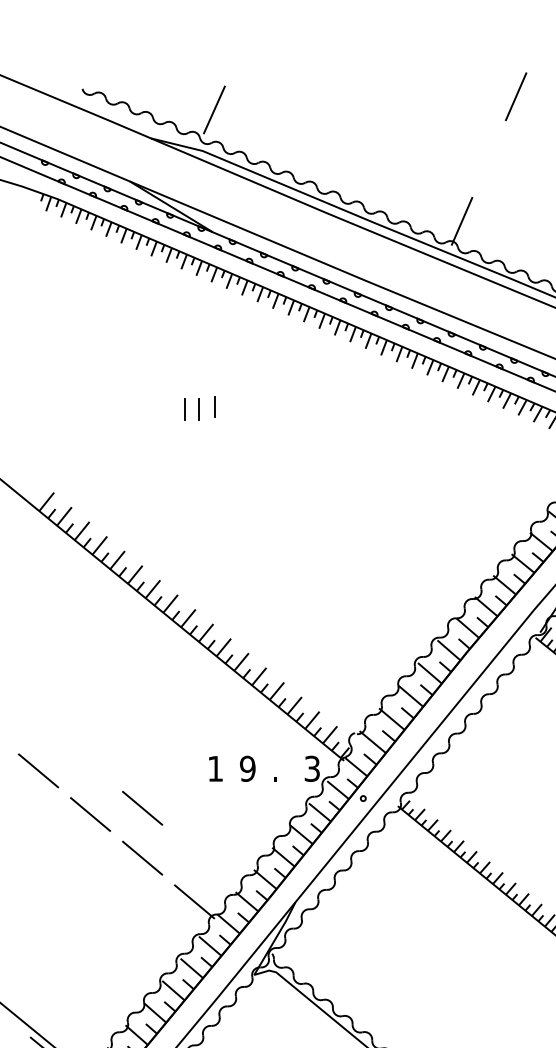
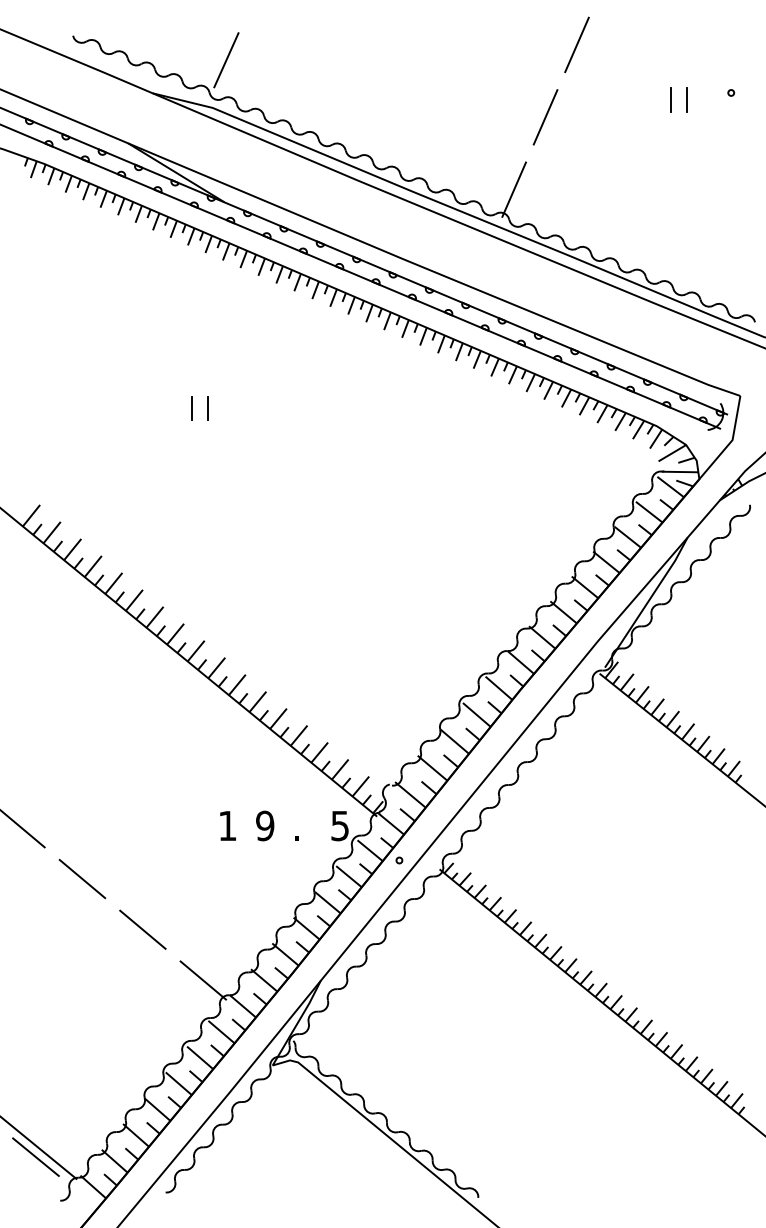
line: (489, 159) -> (545, 117), added
line: (214, 407) -> (226, 405), removed
text: (312, 768) -> (340, 825), 3 -> 5
line: (142, 808) -> (142, 871), removed

